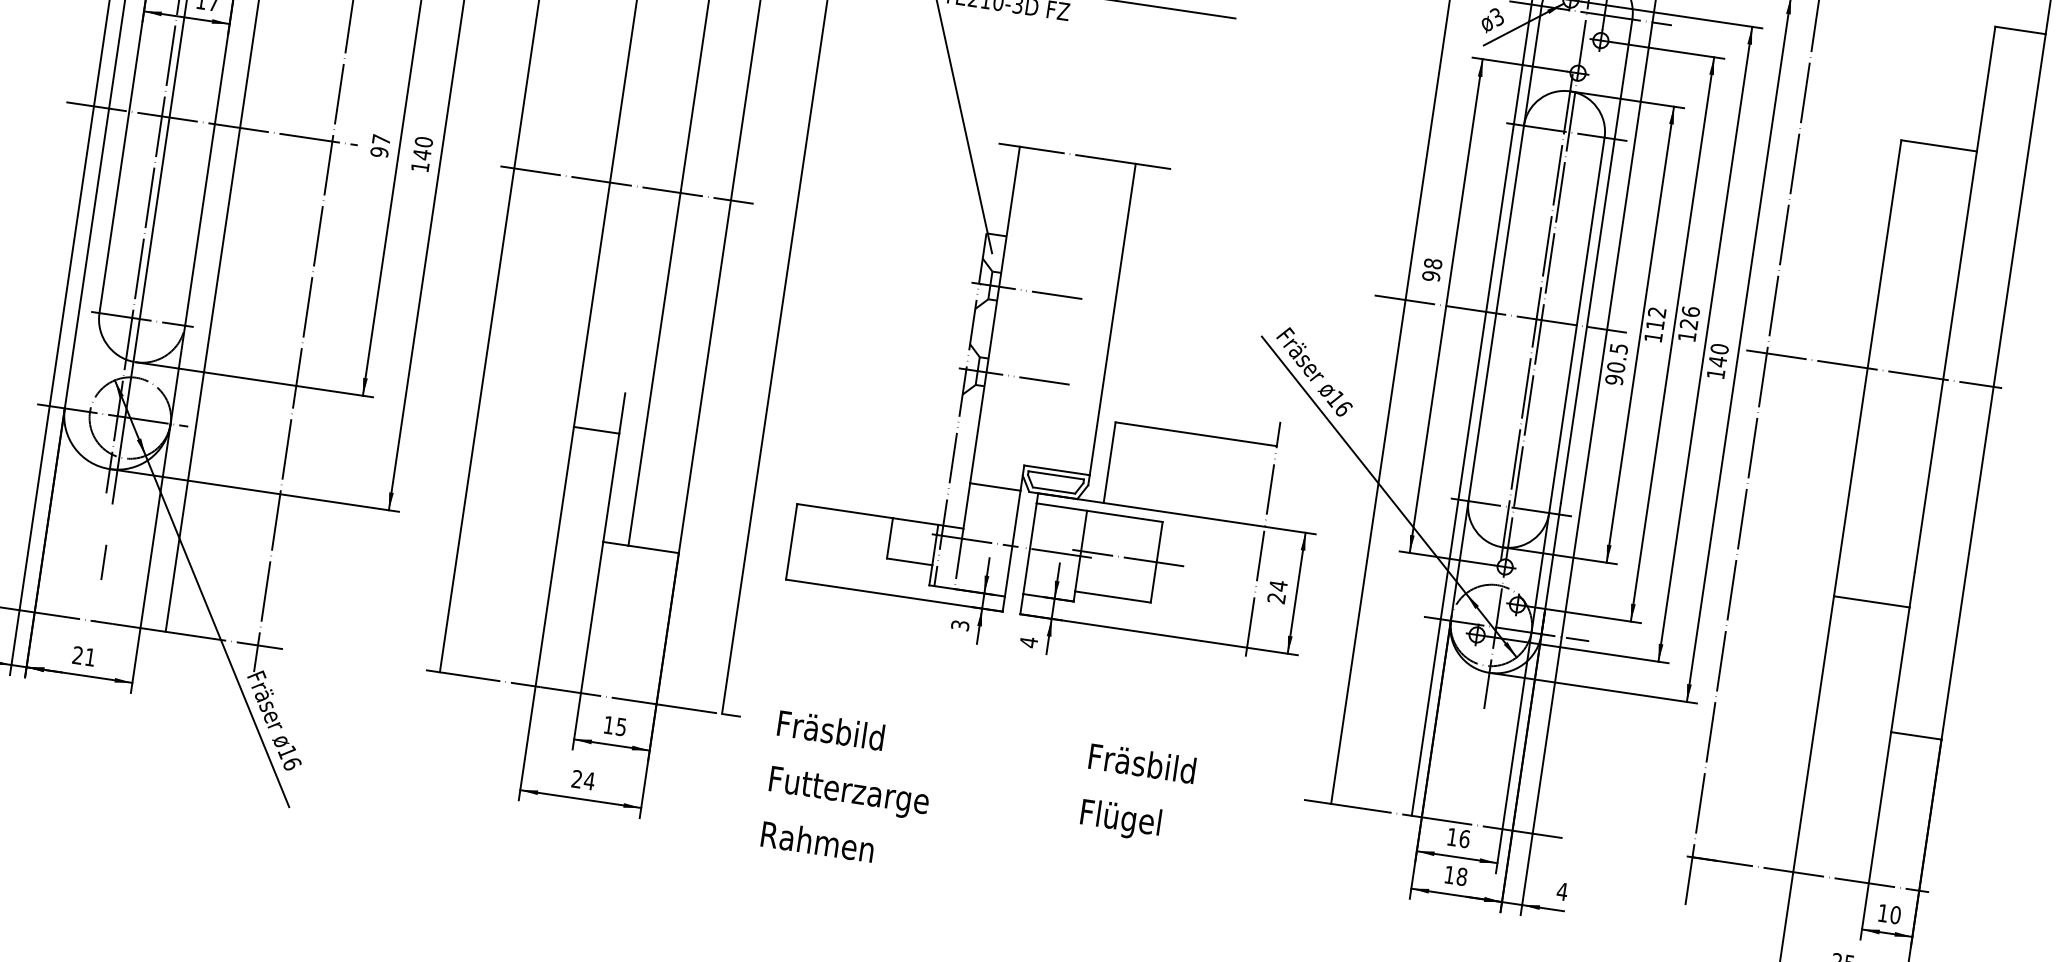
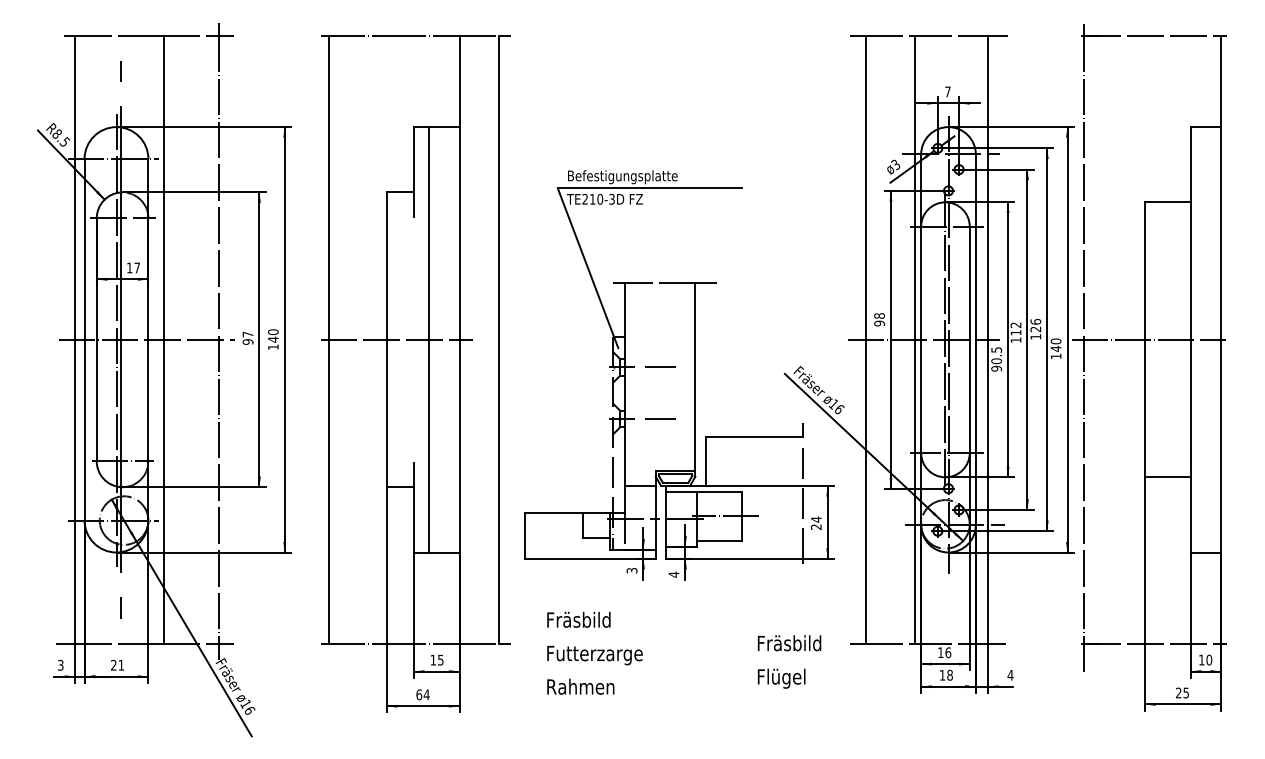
text: (577, 778) -> (419, 694), 24 -> 64
text: (848, 788) -> (594, 652), moved
text: (1137, 793) -> (789, 661), moved

